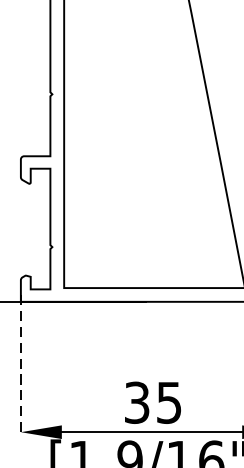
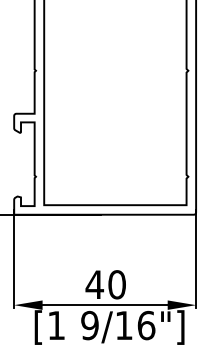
line: (21, 366) -> (14, 259), dashed -> solid
text: (152, 402) -> (105, 284), 35 -> 40

